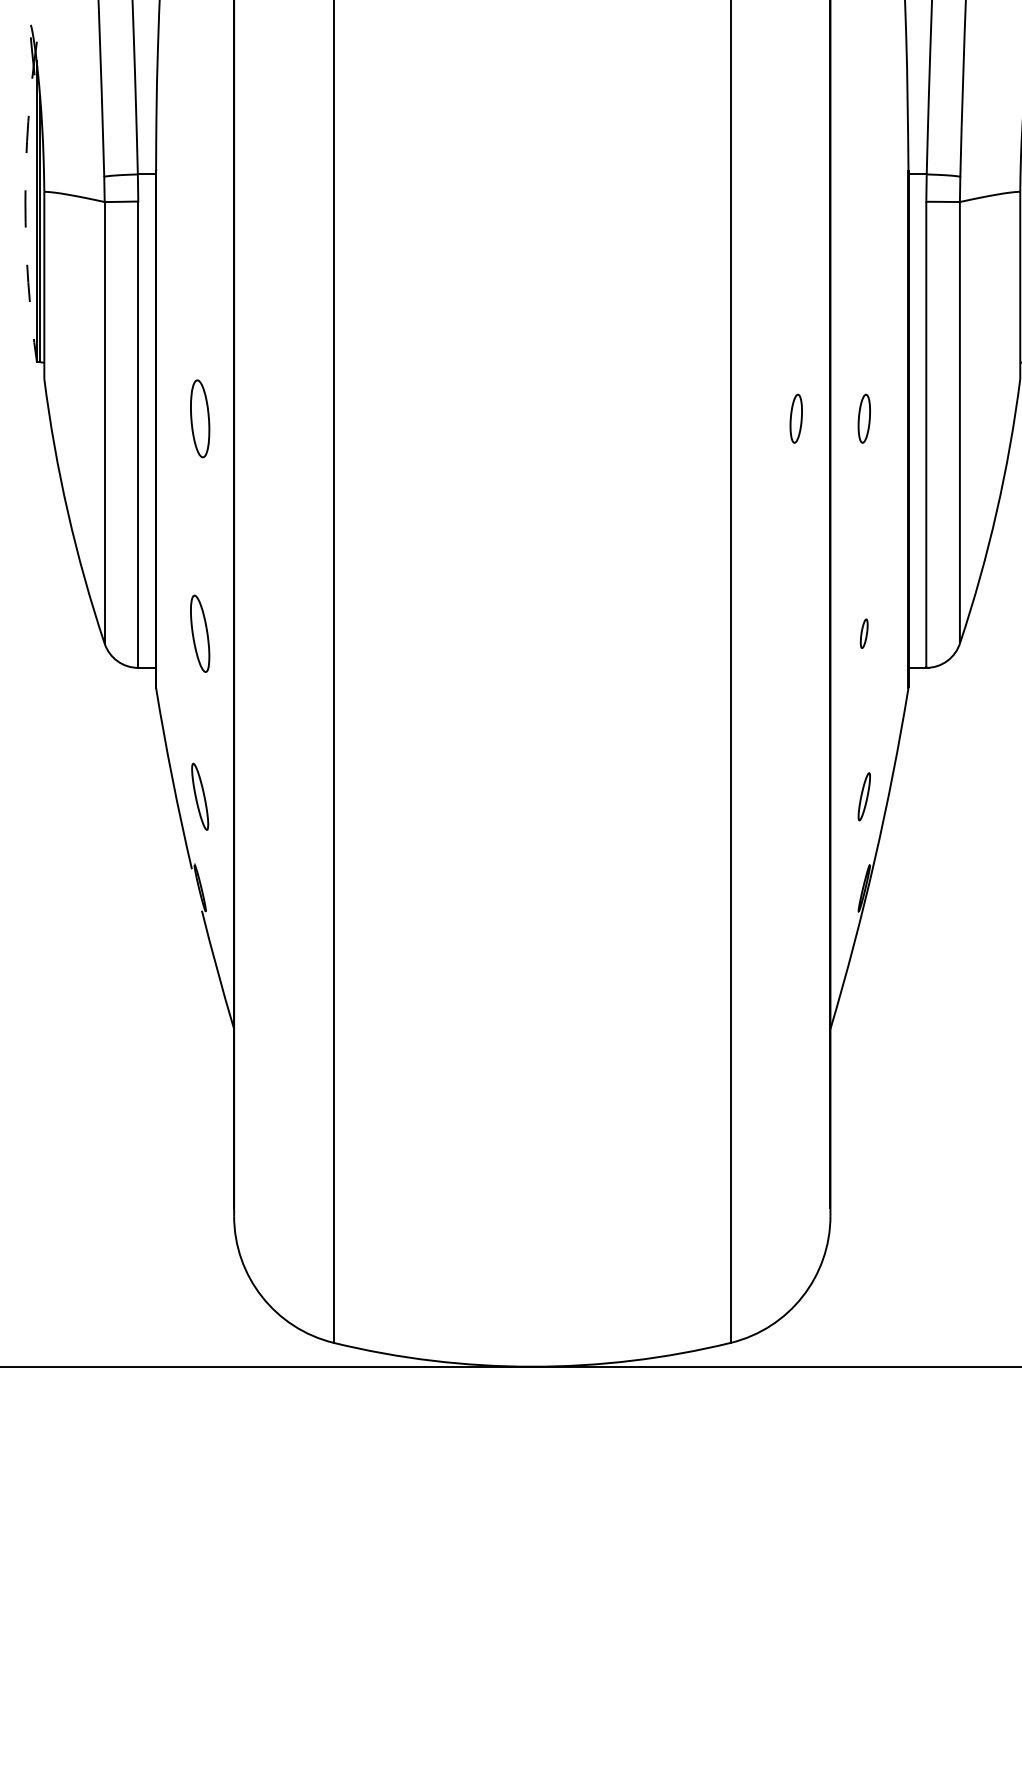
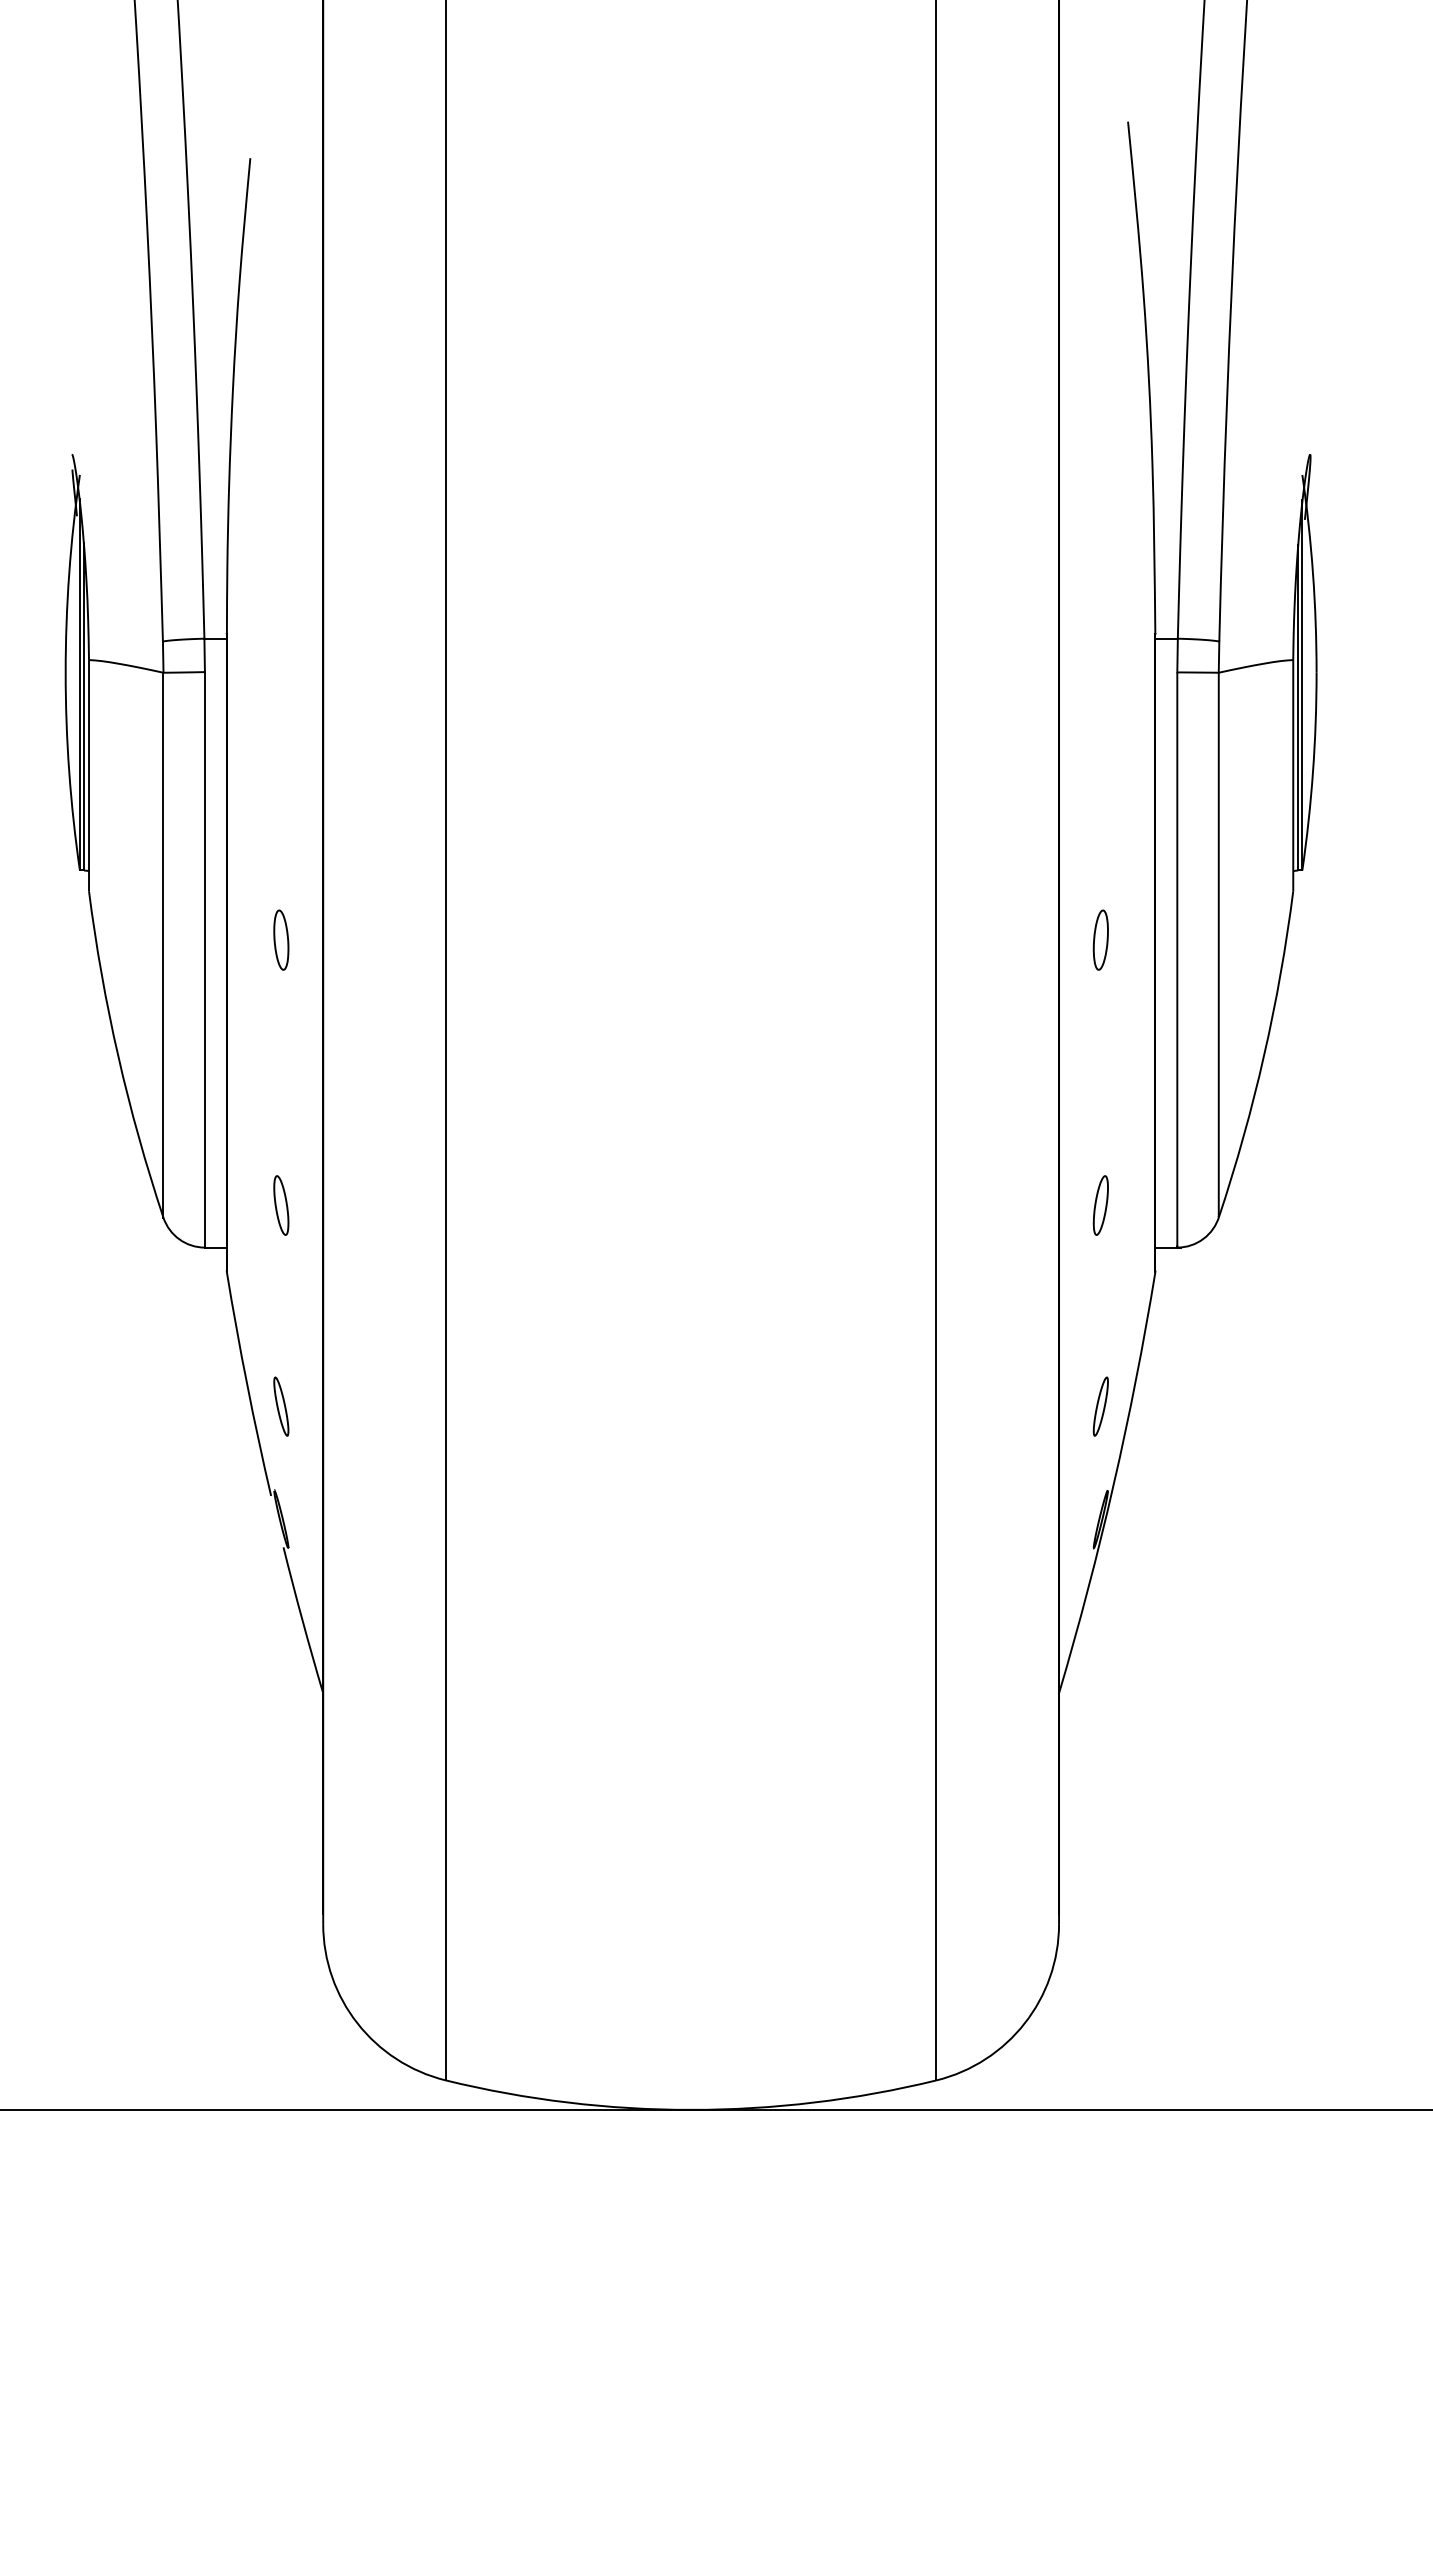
arc: (25, 201) -> (65, 672), dashed -> solid
part: (200, 418) -> (281, 939), size x0.62
part: (795, 418) -> (1016, 939), removed
part: (200, 633) -> (281, 1205), size x0.62
part: (864, 633) -> (1100, 1205), size x1.67
part: (200, 796) -> (281, 1406), size x0.71

